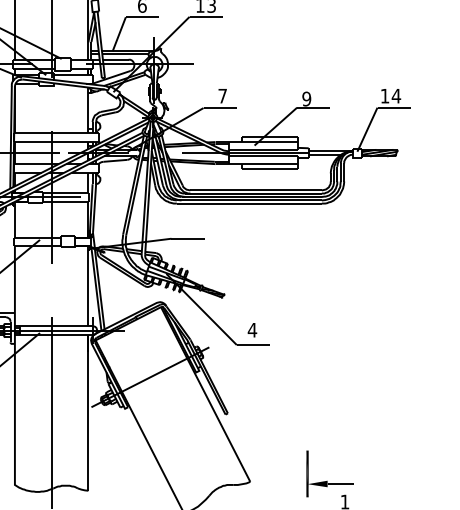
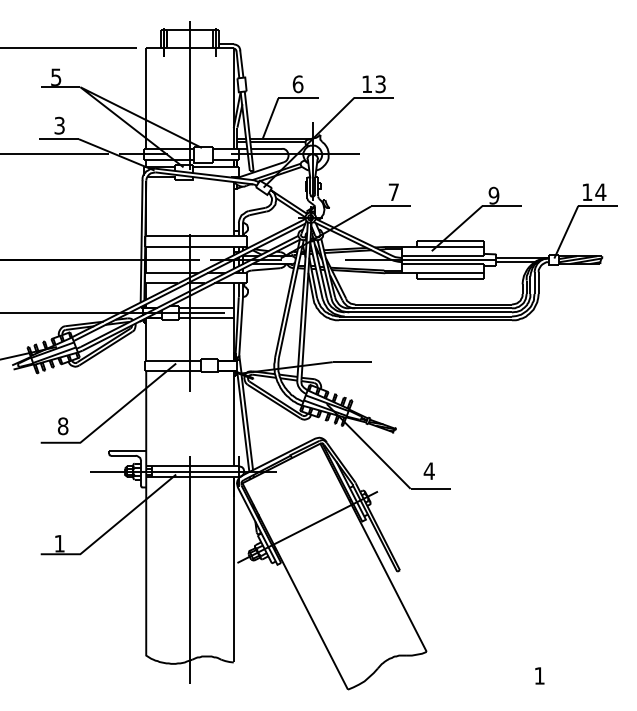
part: (327, 480) -> (518, 650), removed

